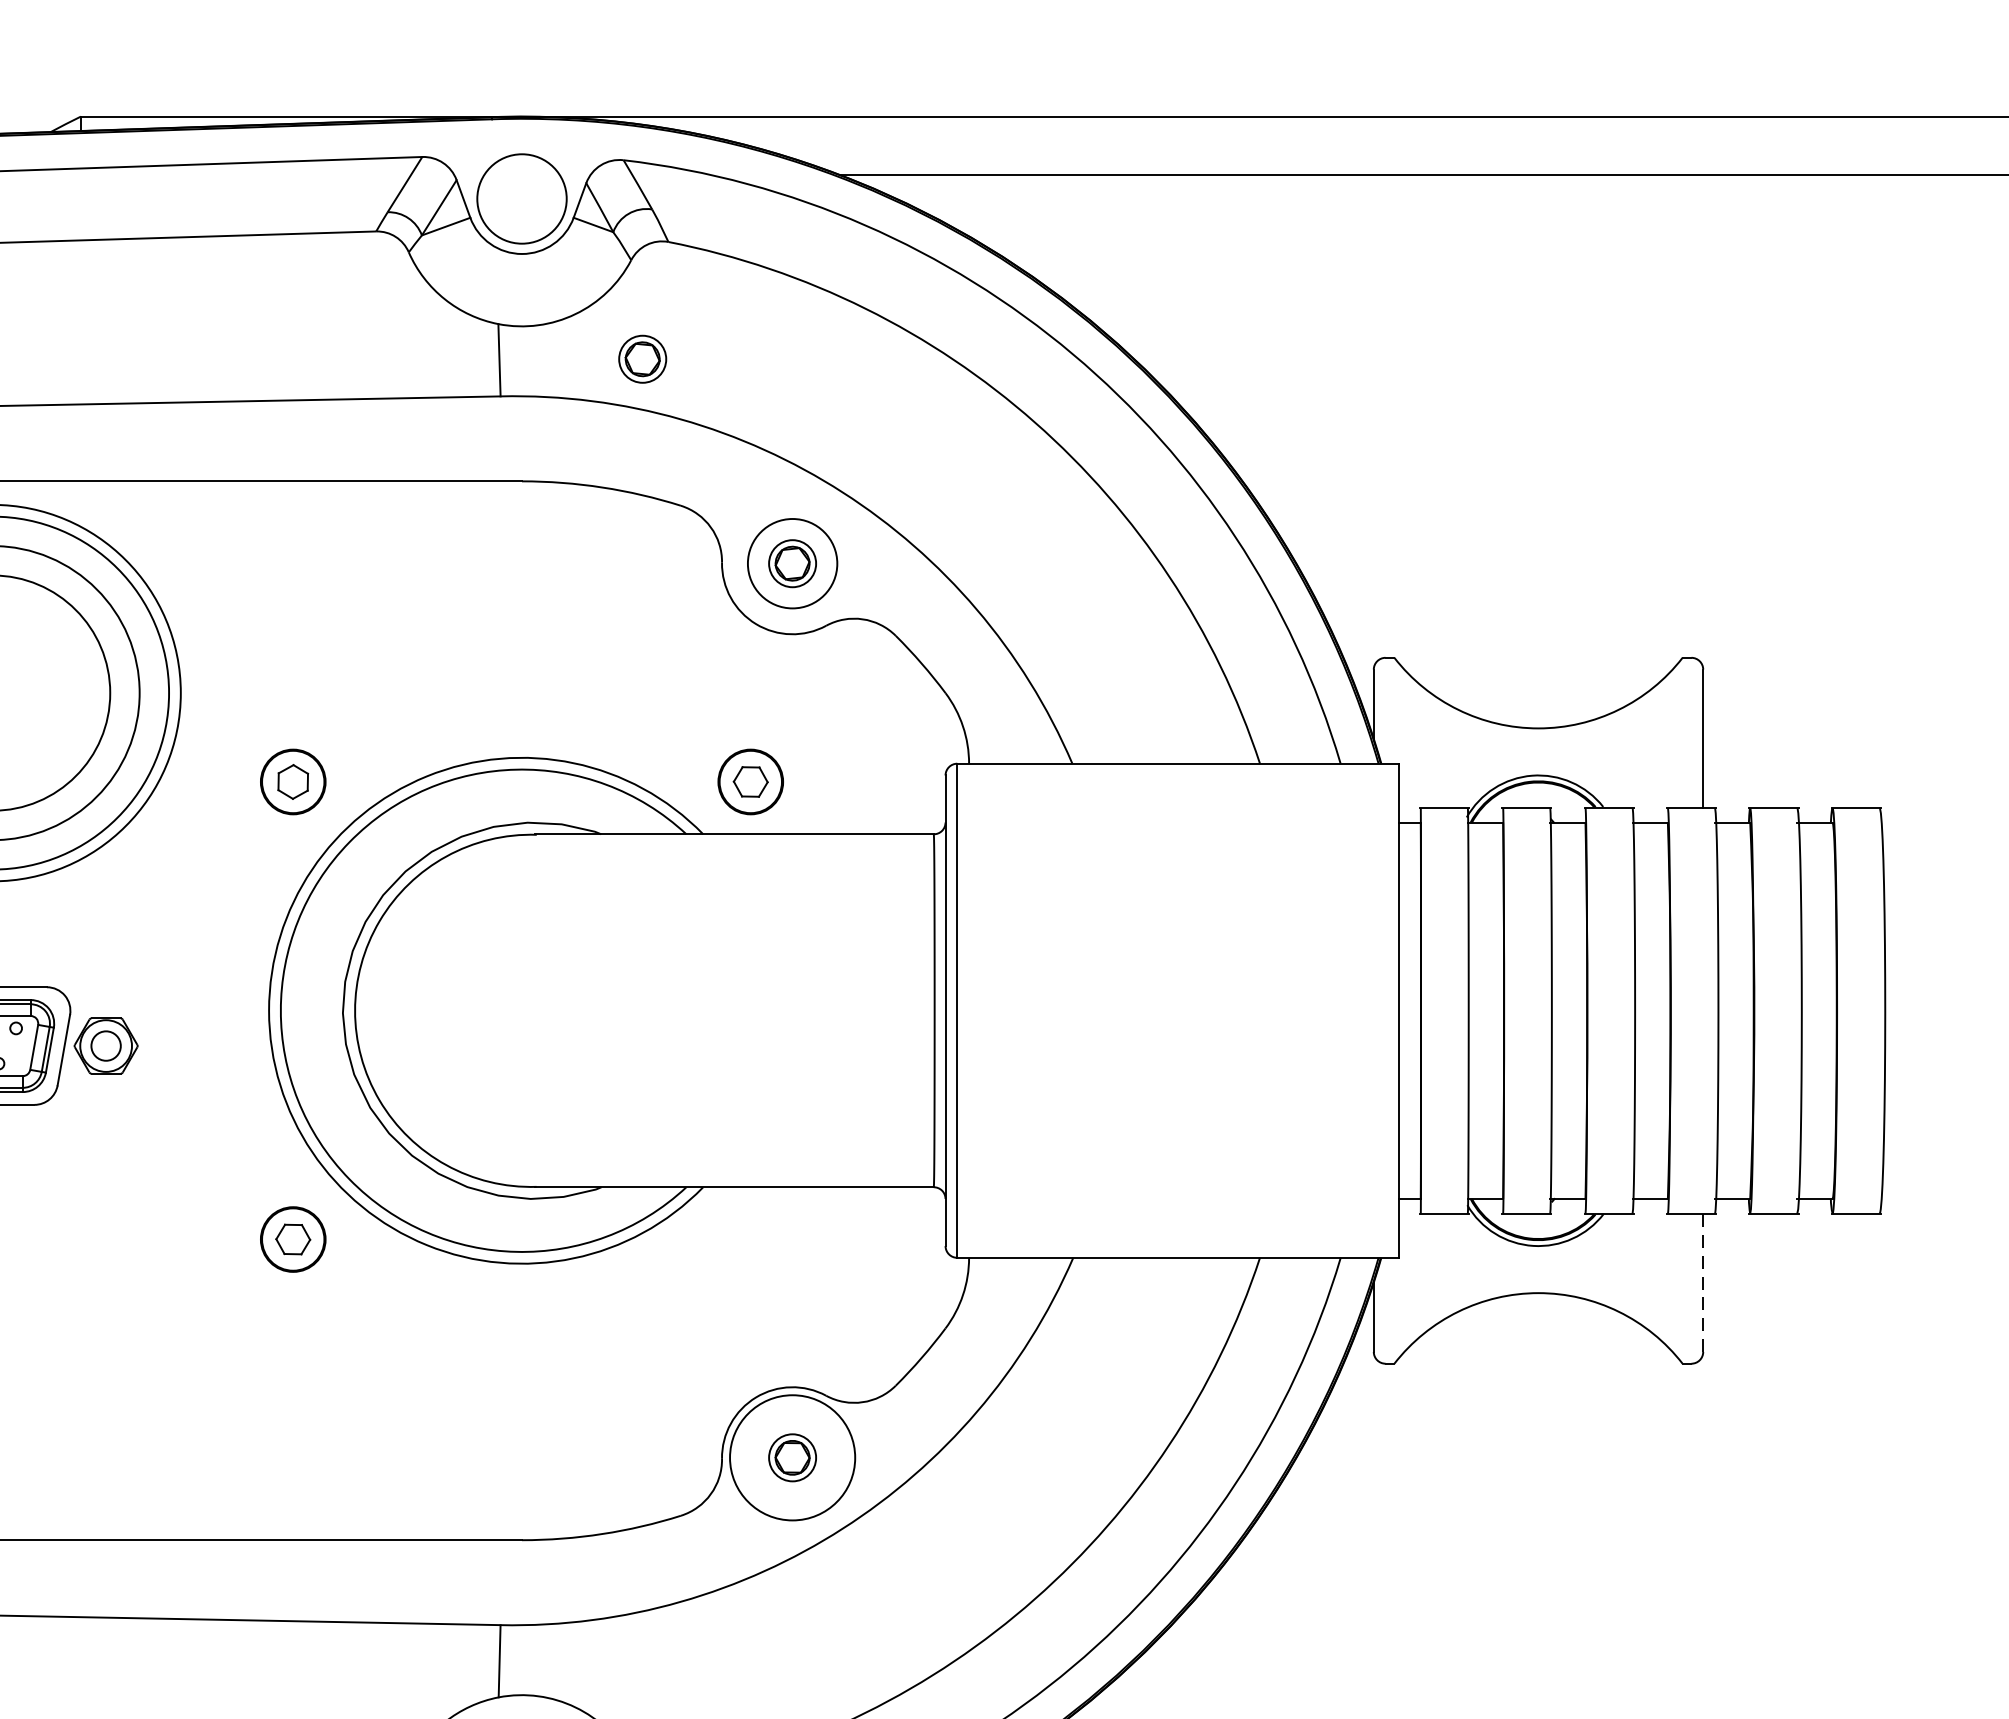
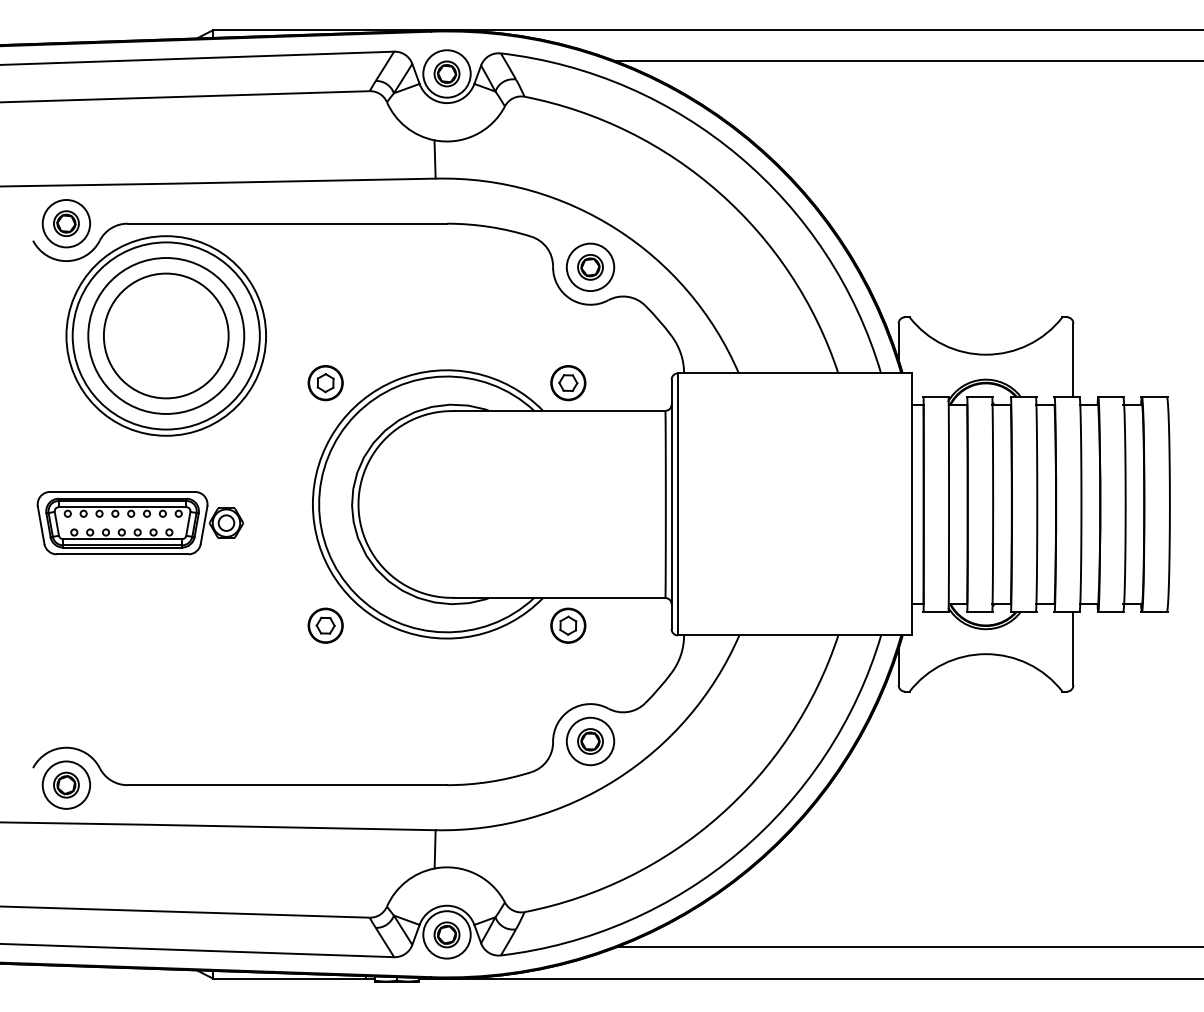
part: (641, 358) -> (446, 73), moved
part: (751, 1239) -> (568, 625), added
line: (1703, 1282) -> (1073, 648), dashed -> solid
circle: (792, 1457) -> (590, 741), size x0.71

